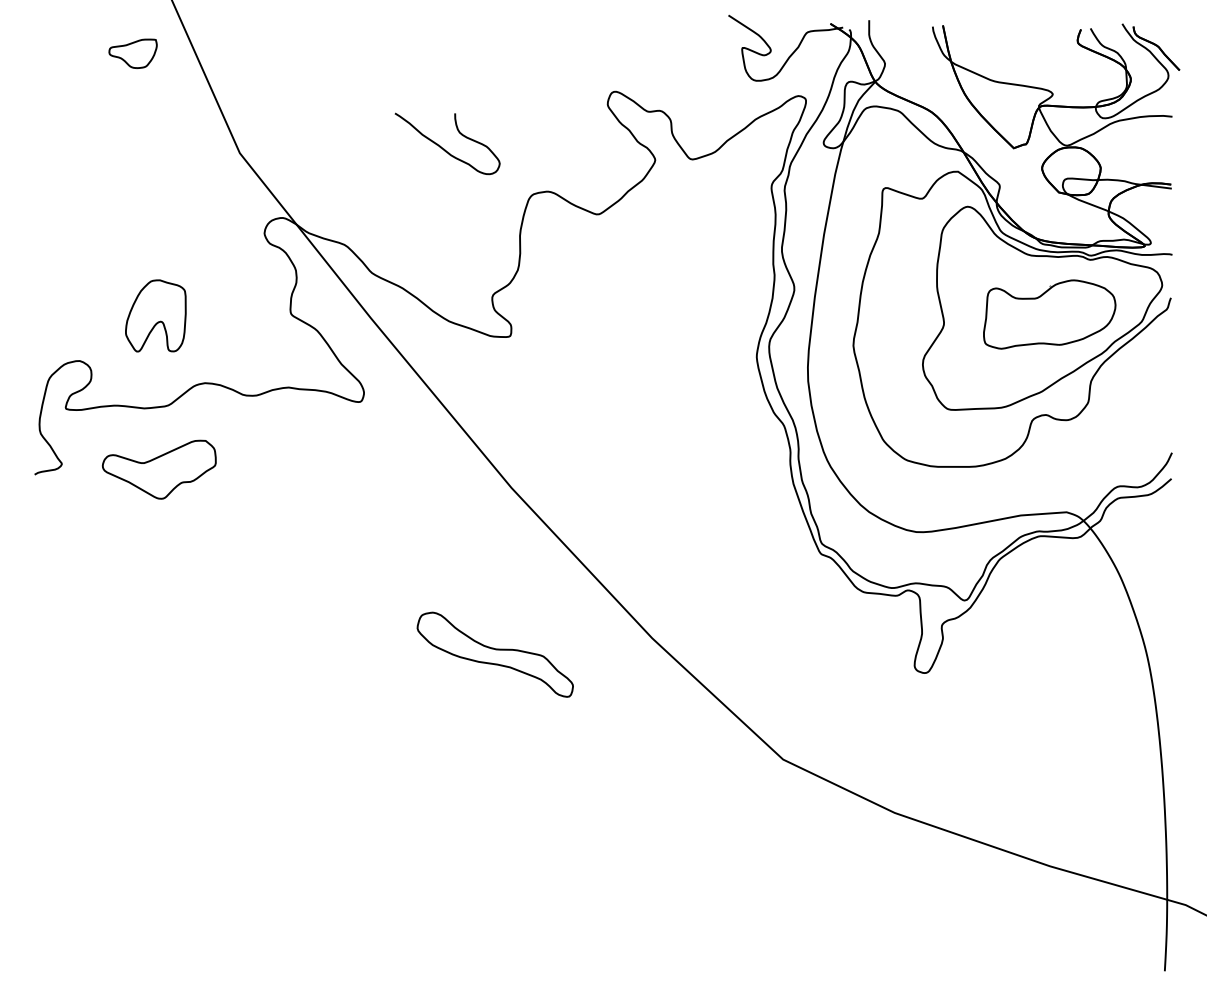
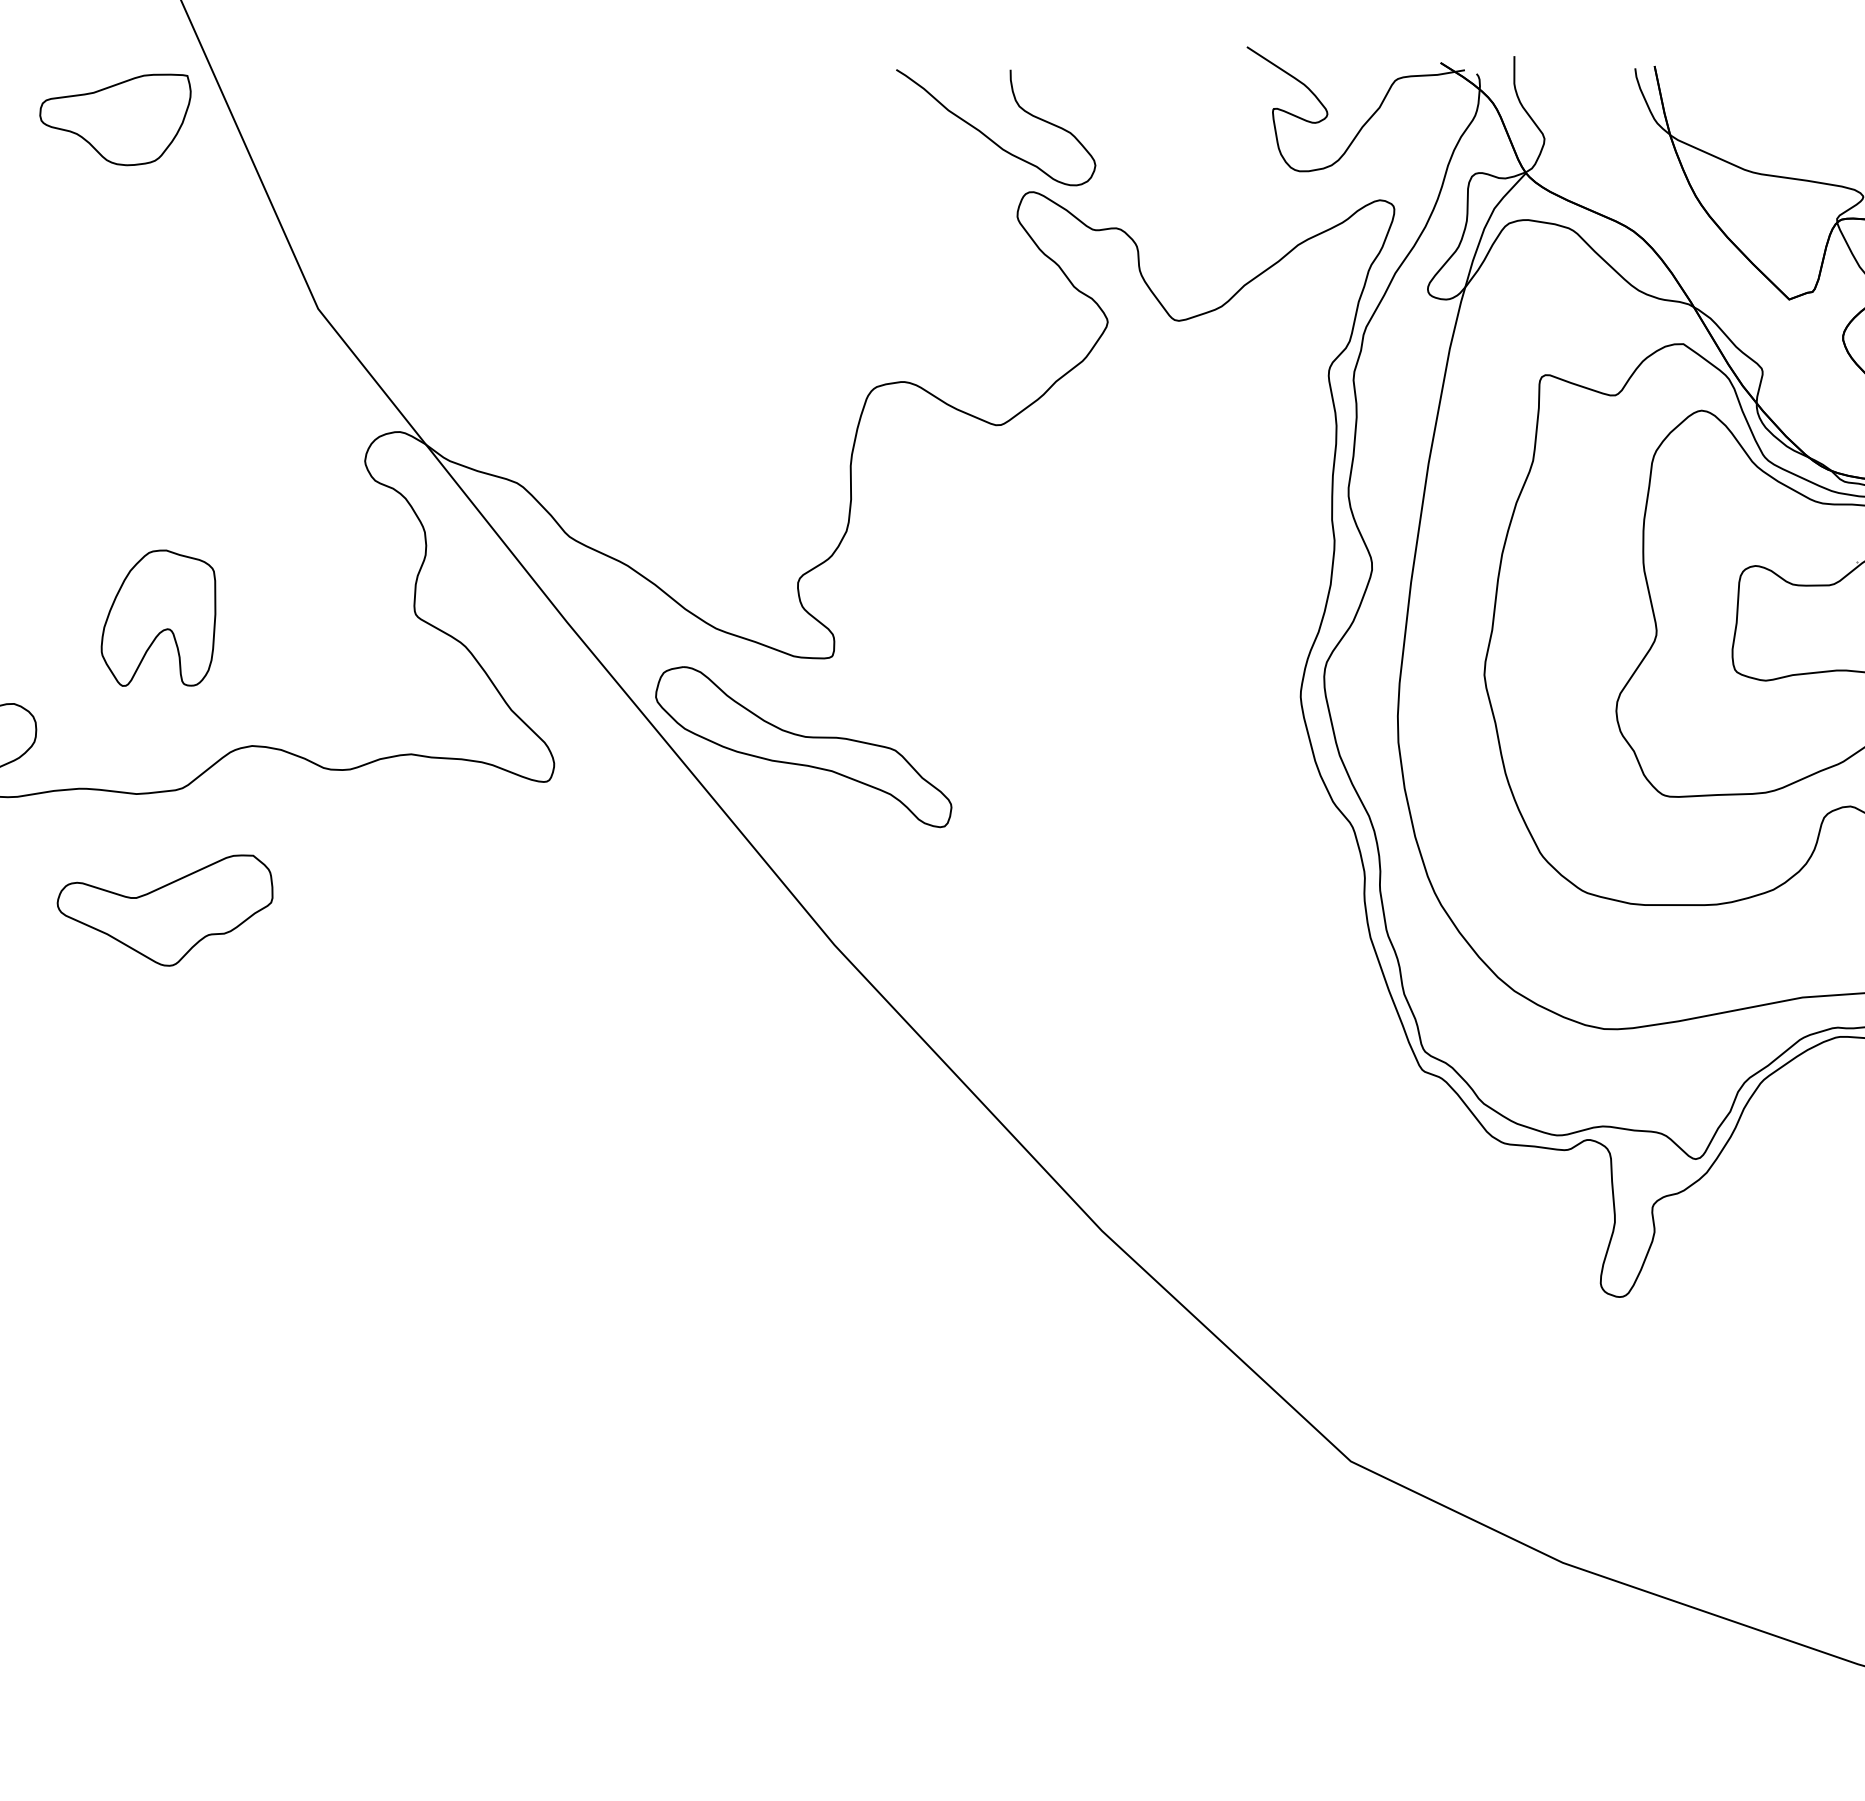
part: (132, 53) -> (114, 119), size x1.67
curve: (444, 148) -> (990, 136), moved
part: (494, 654) -> (802, 746), moved

